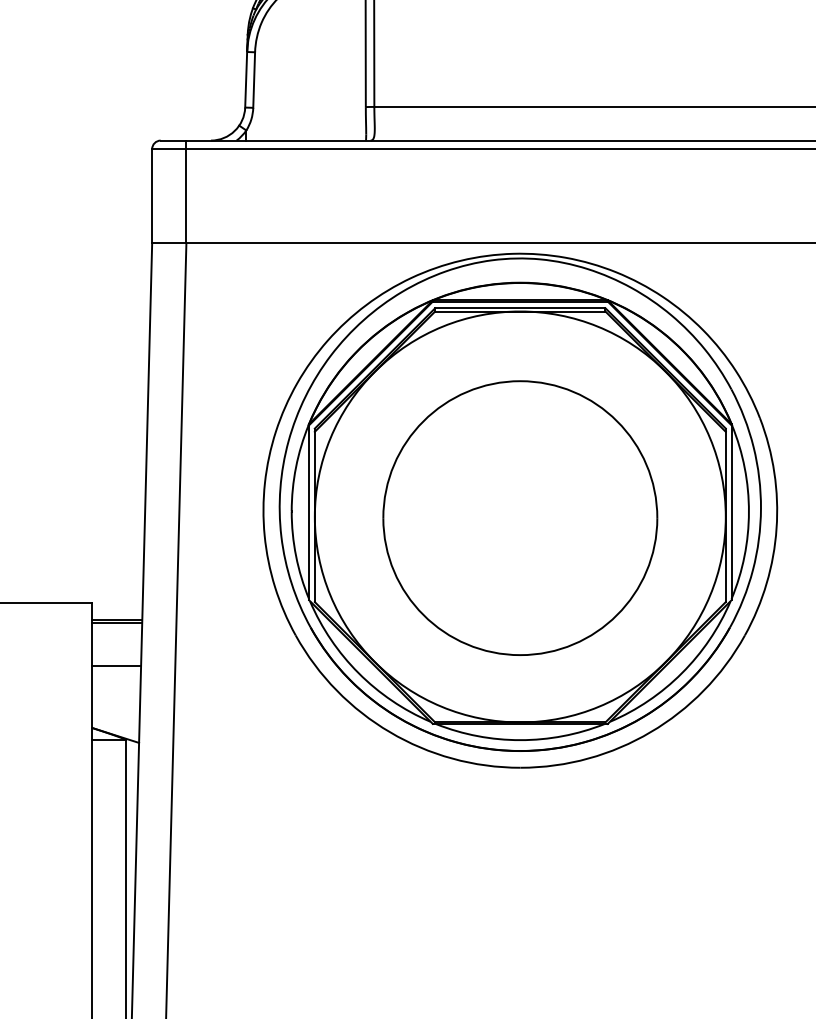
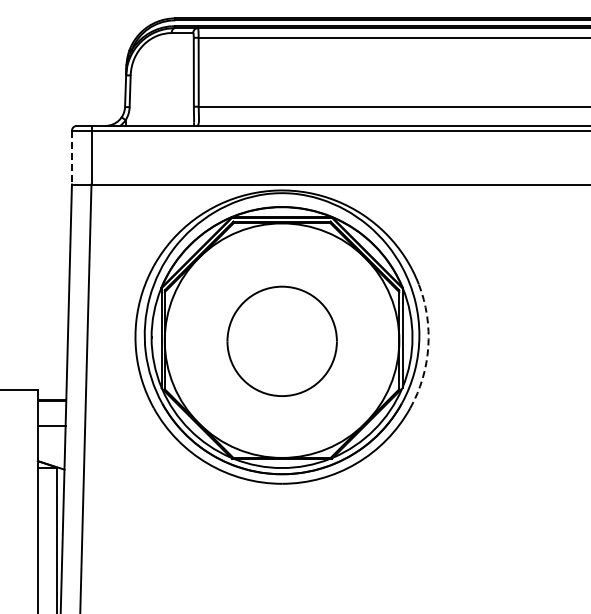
line: (151, 195) -> (71, 157), solid -> dashed
part: (521, 518) -> (282, 341), size x0.7
arc: (776, 528) -> (428, 347), solid -> dashed

